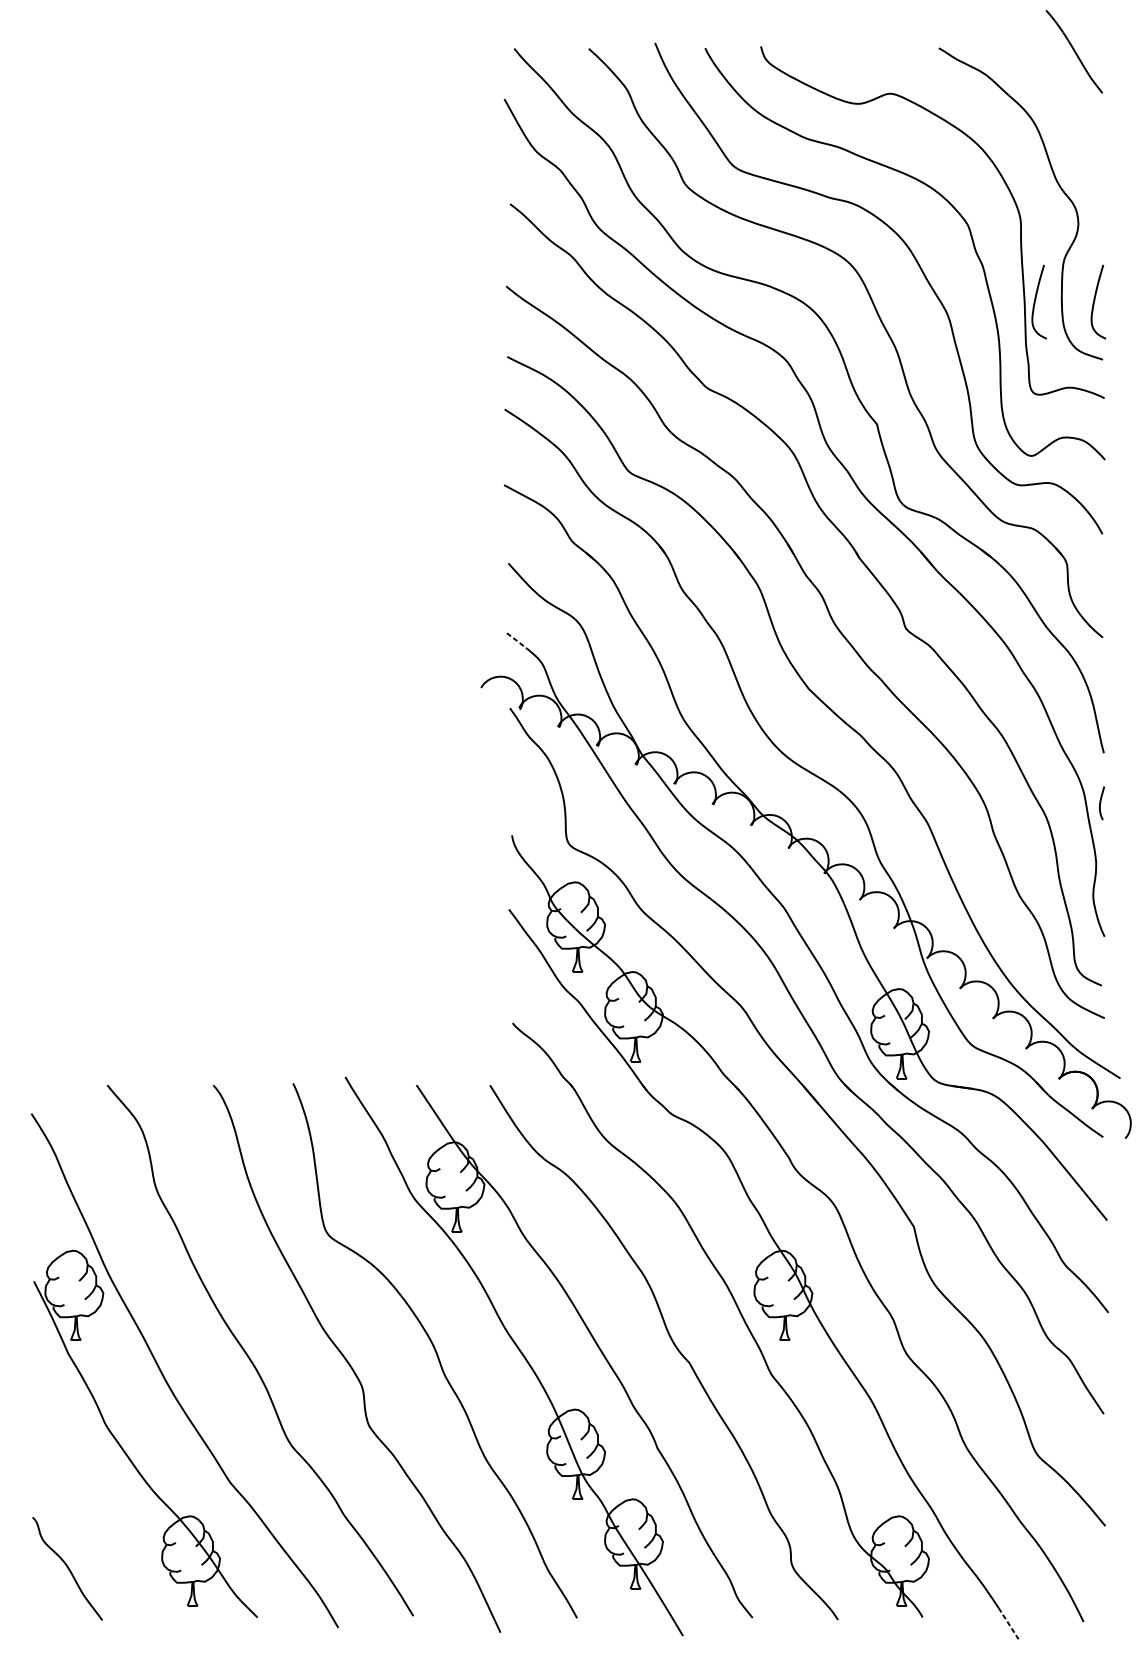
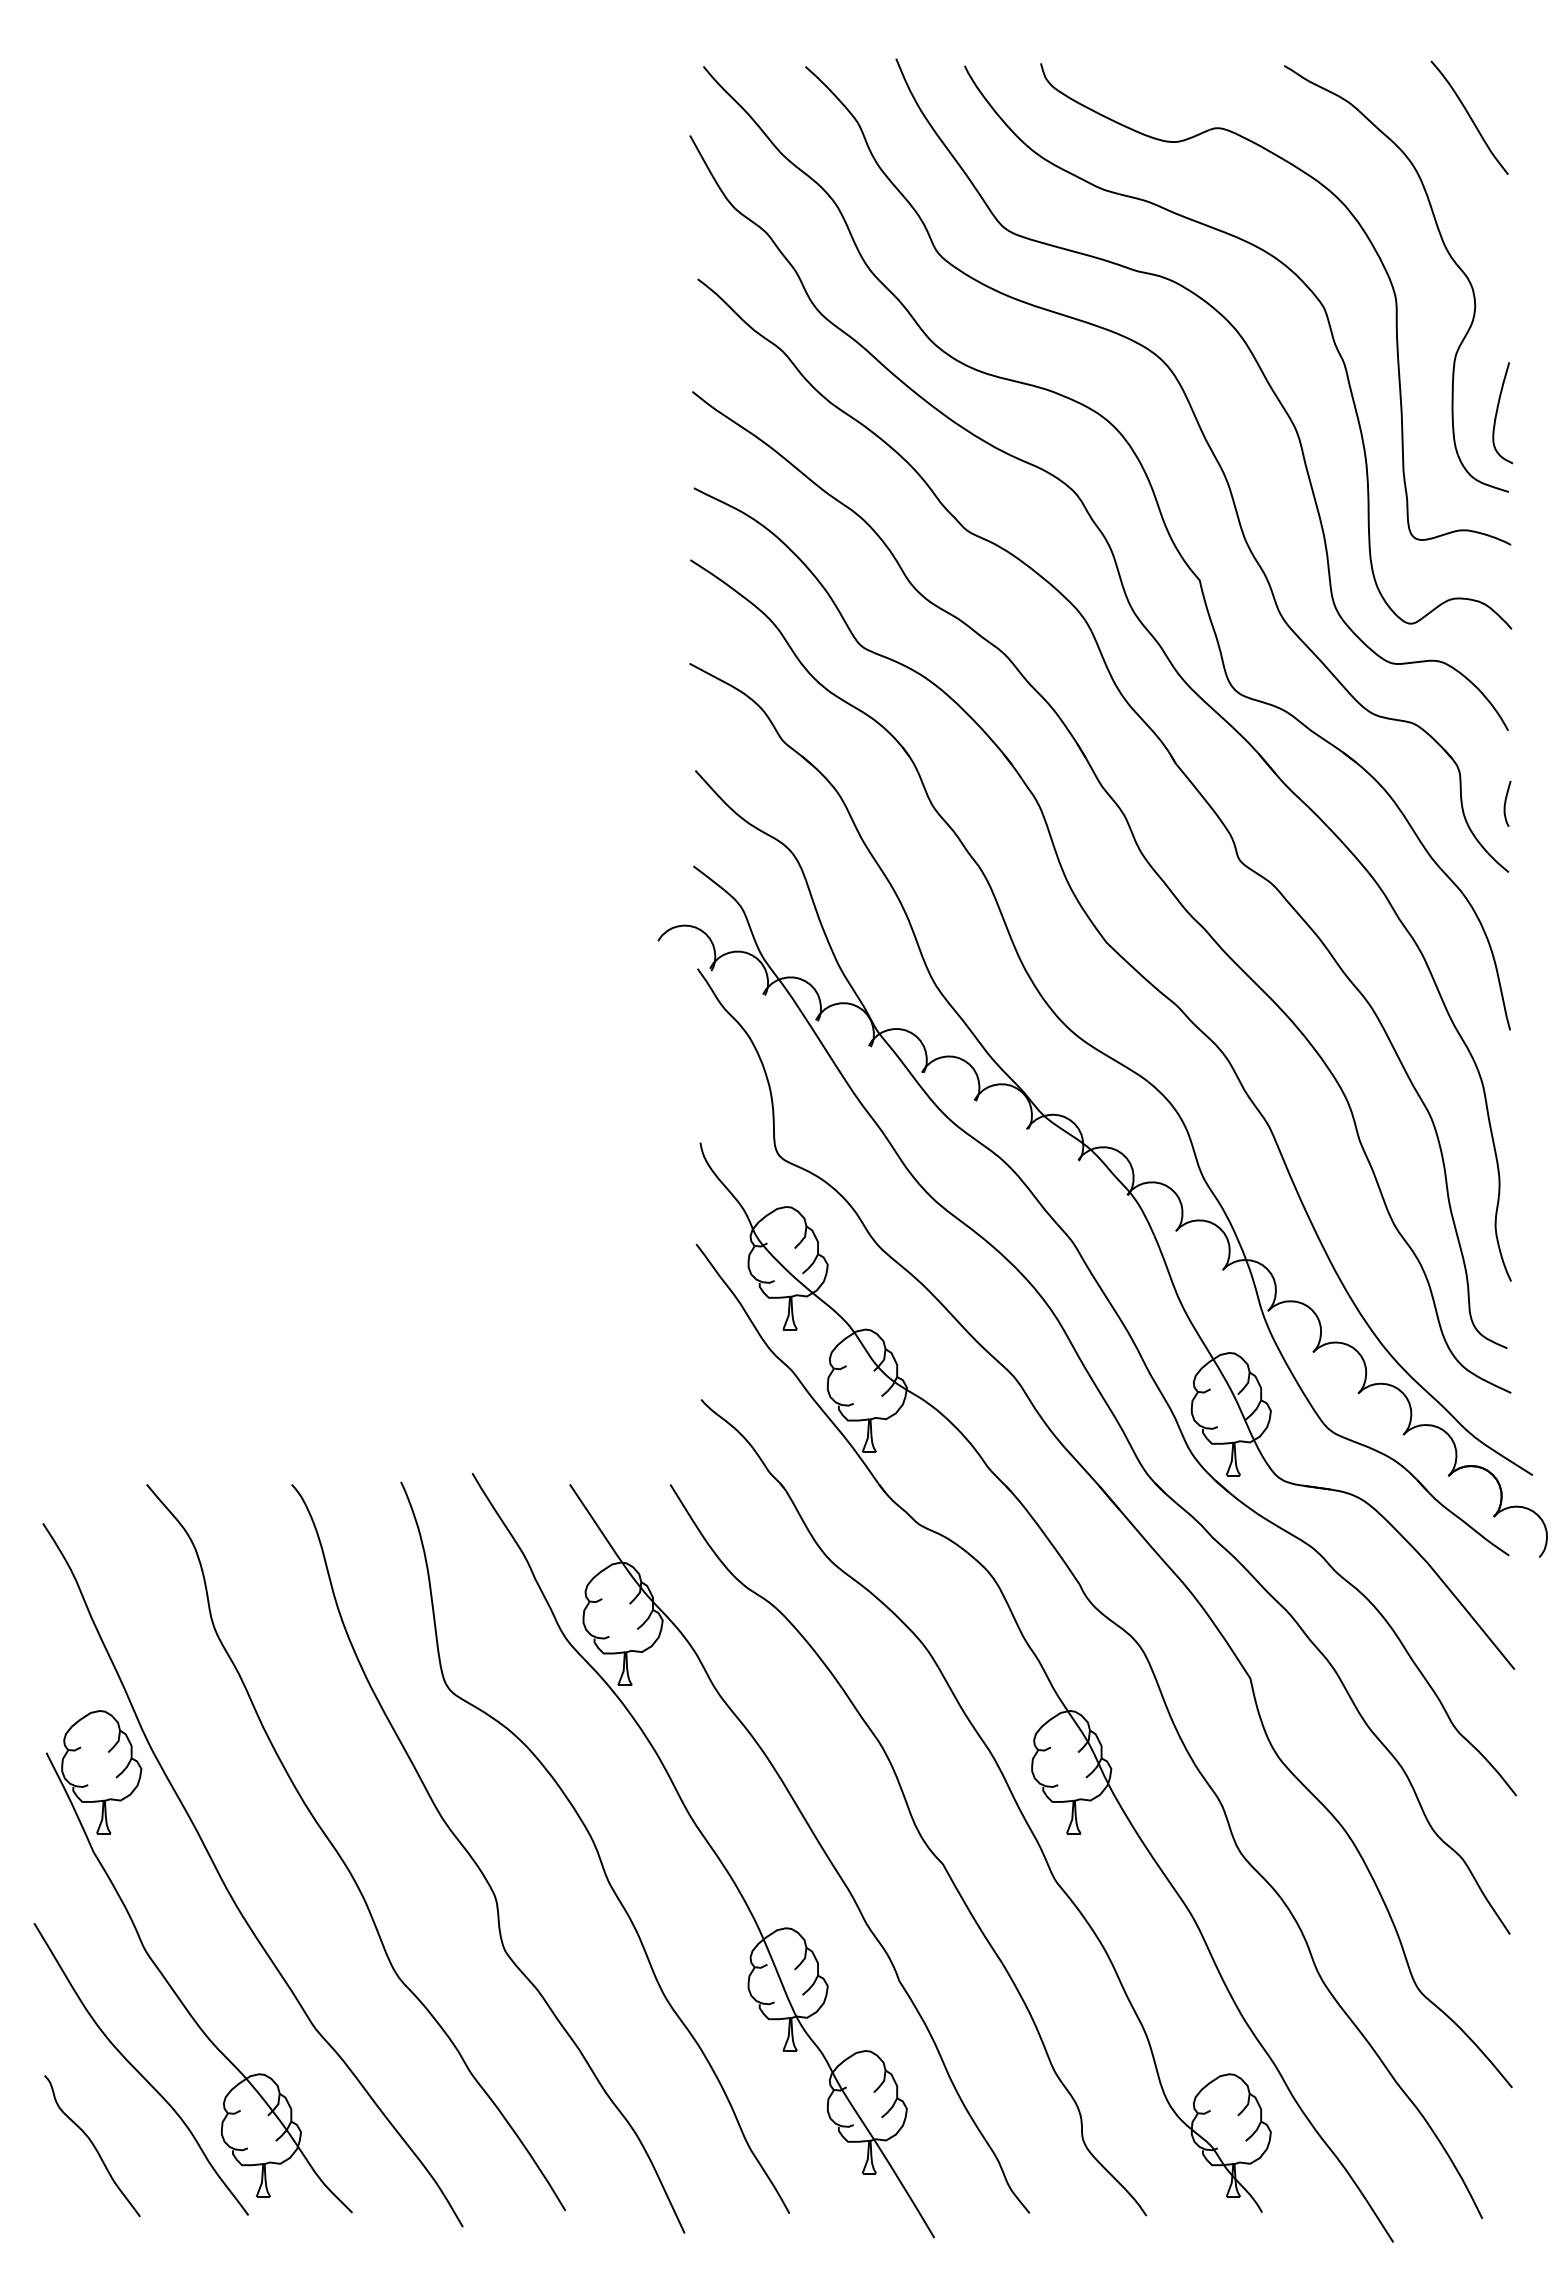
part: (1074, 51) -> (1469, 117), moved
curve: (1035, 302) -> (1416, 413), removed
line: (517, 641) -> (708, 877), dashed -> solid
curve: (1101, 802) -> (1506, 802), moved
curve: (101, 1513) -> (138, 2070), added
line: (1009, 1623) -> (1380, 2221), dashed -> solid

